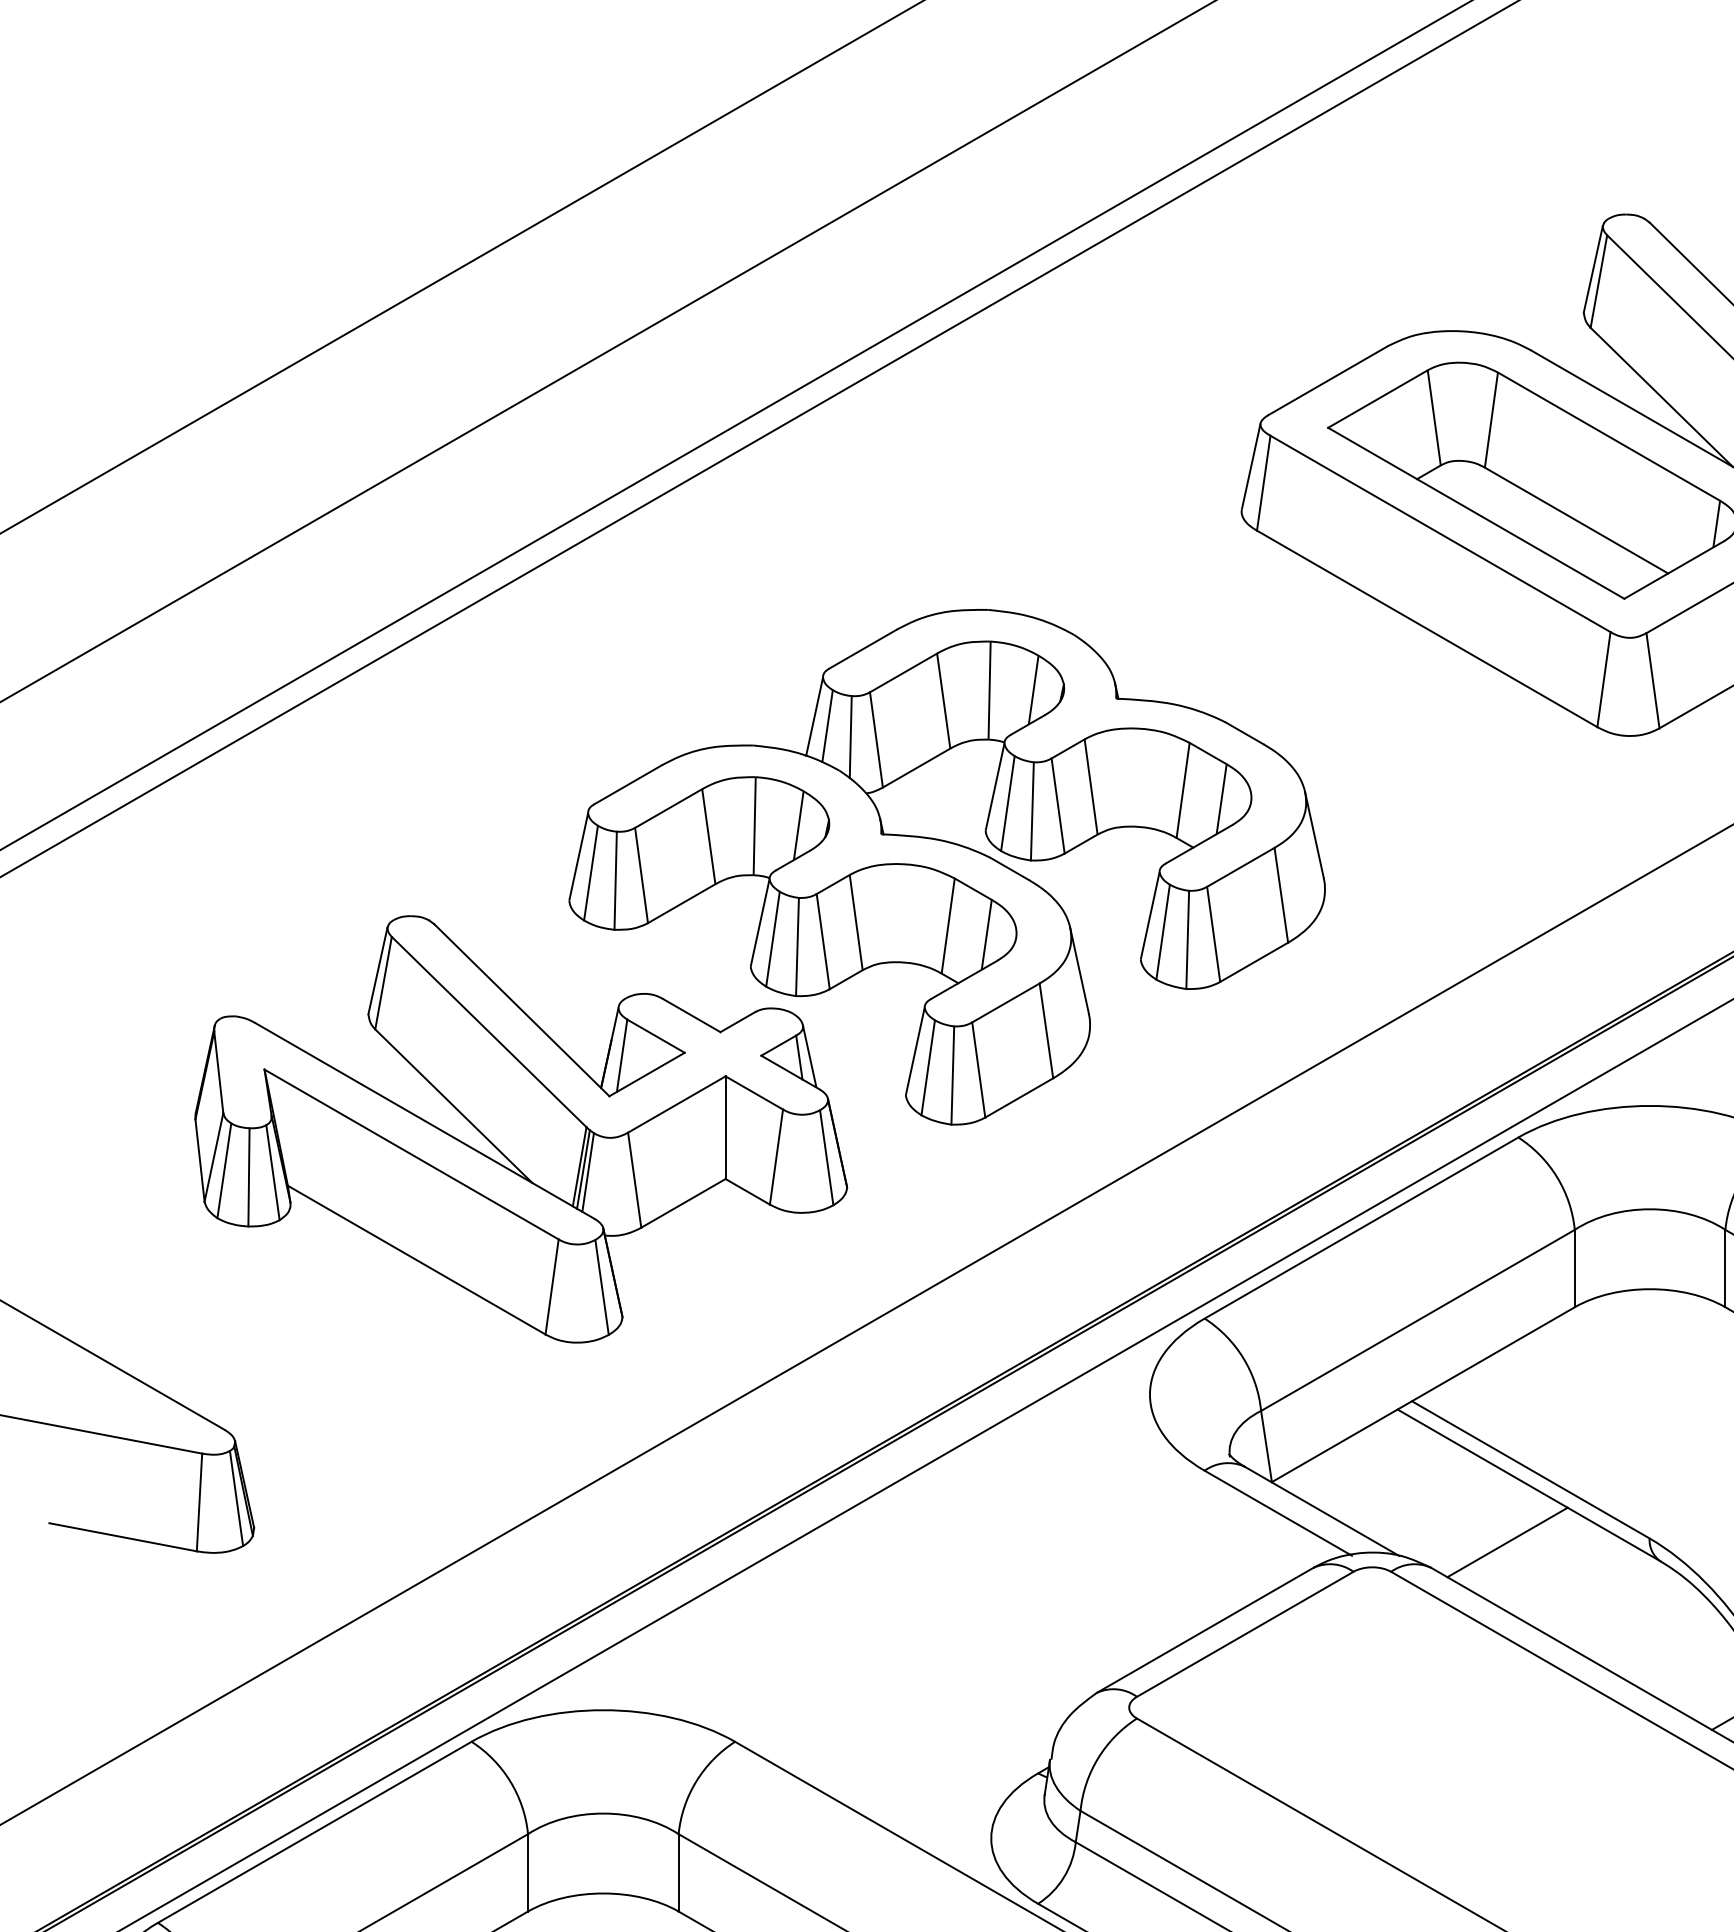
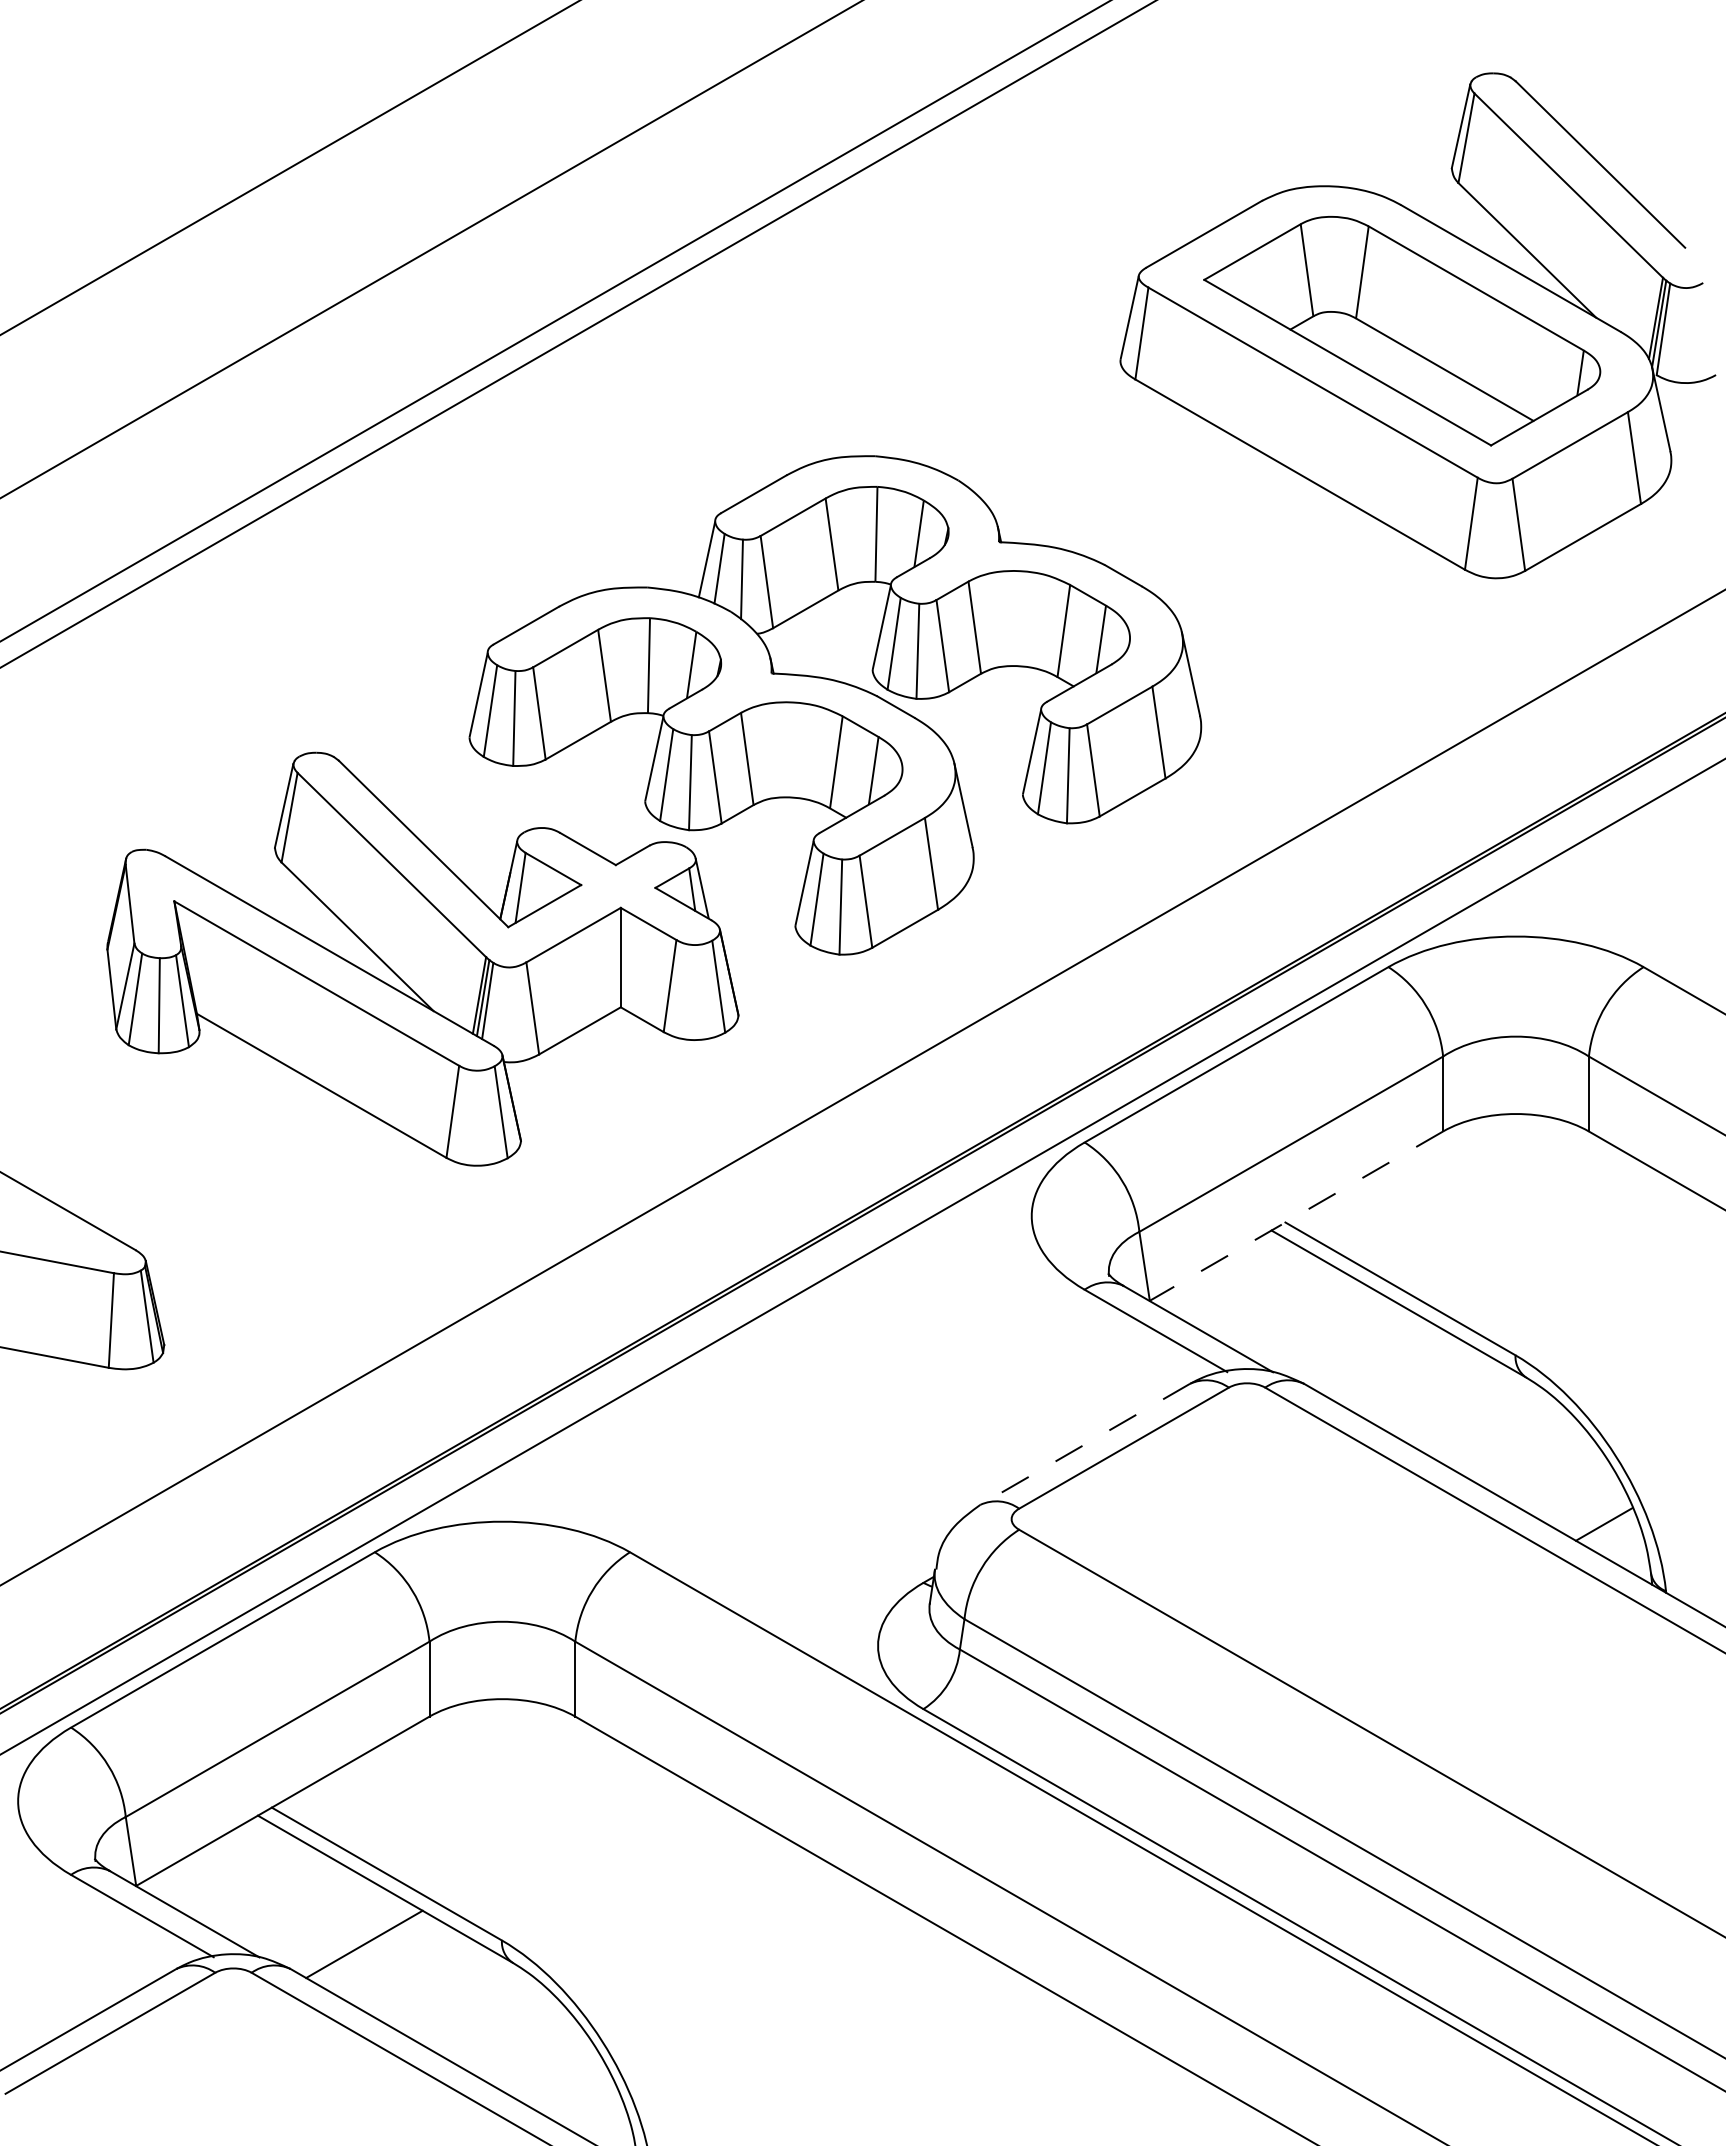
line: (1423, 1395) -> (1296, 1216), solid -> dashed
line: (1507, 1541) -> (1377, 1358), removed
line: (1204, 1630) -> (1084, 1444), solid -> dashed

